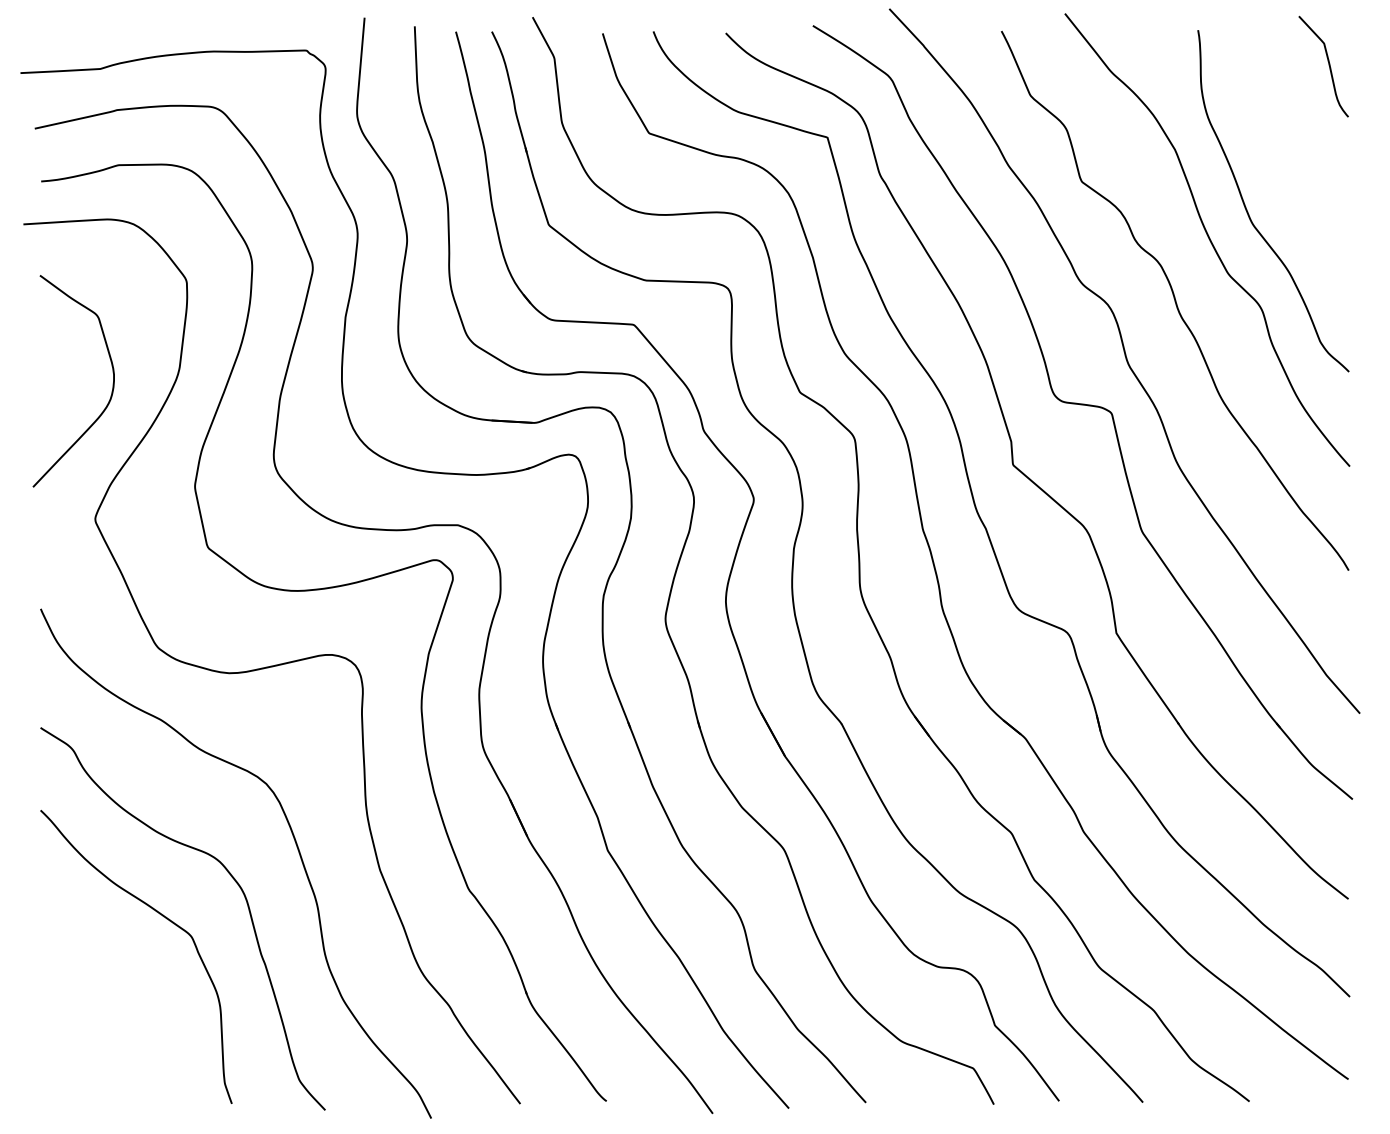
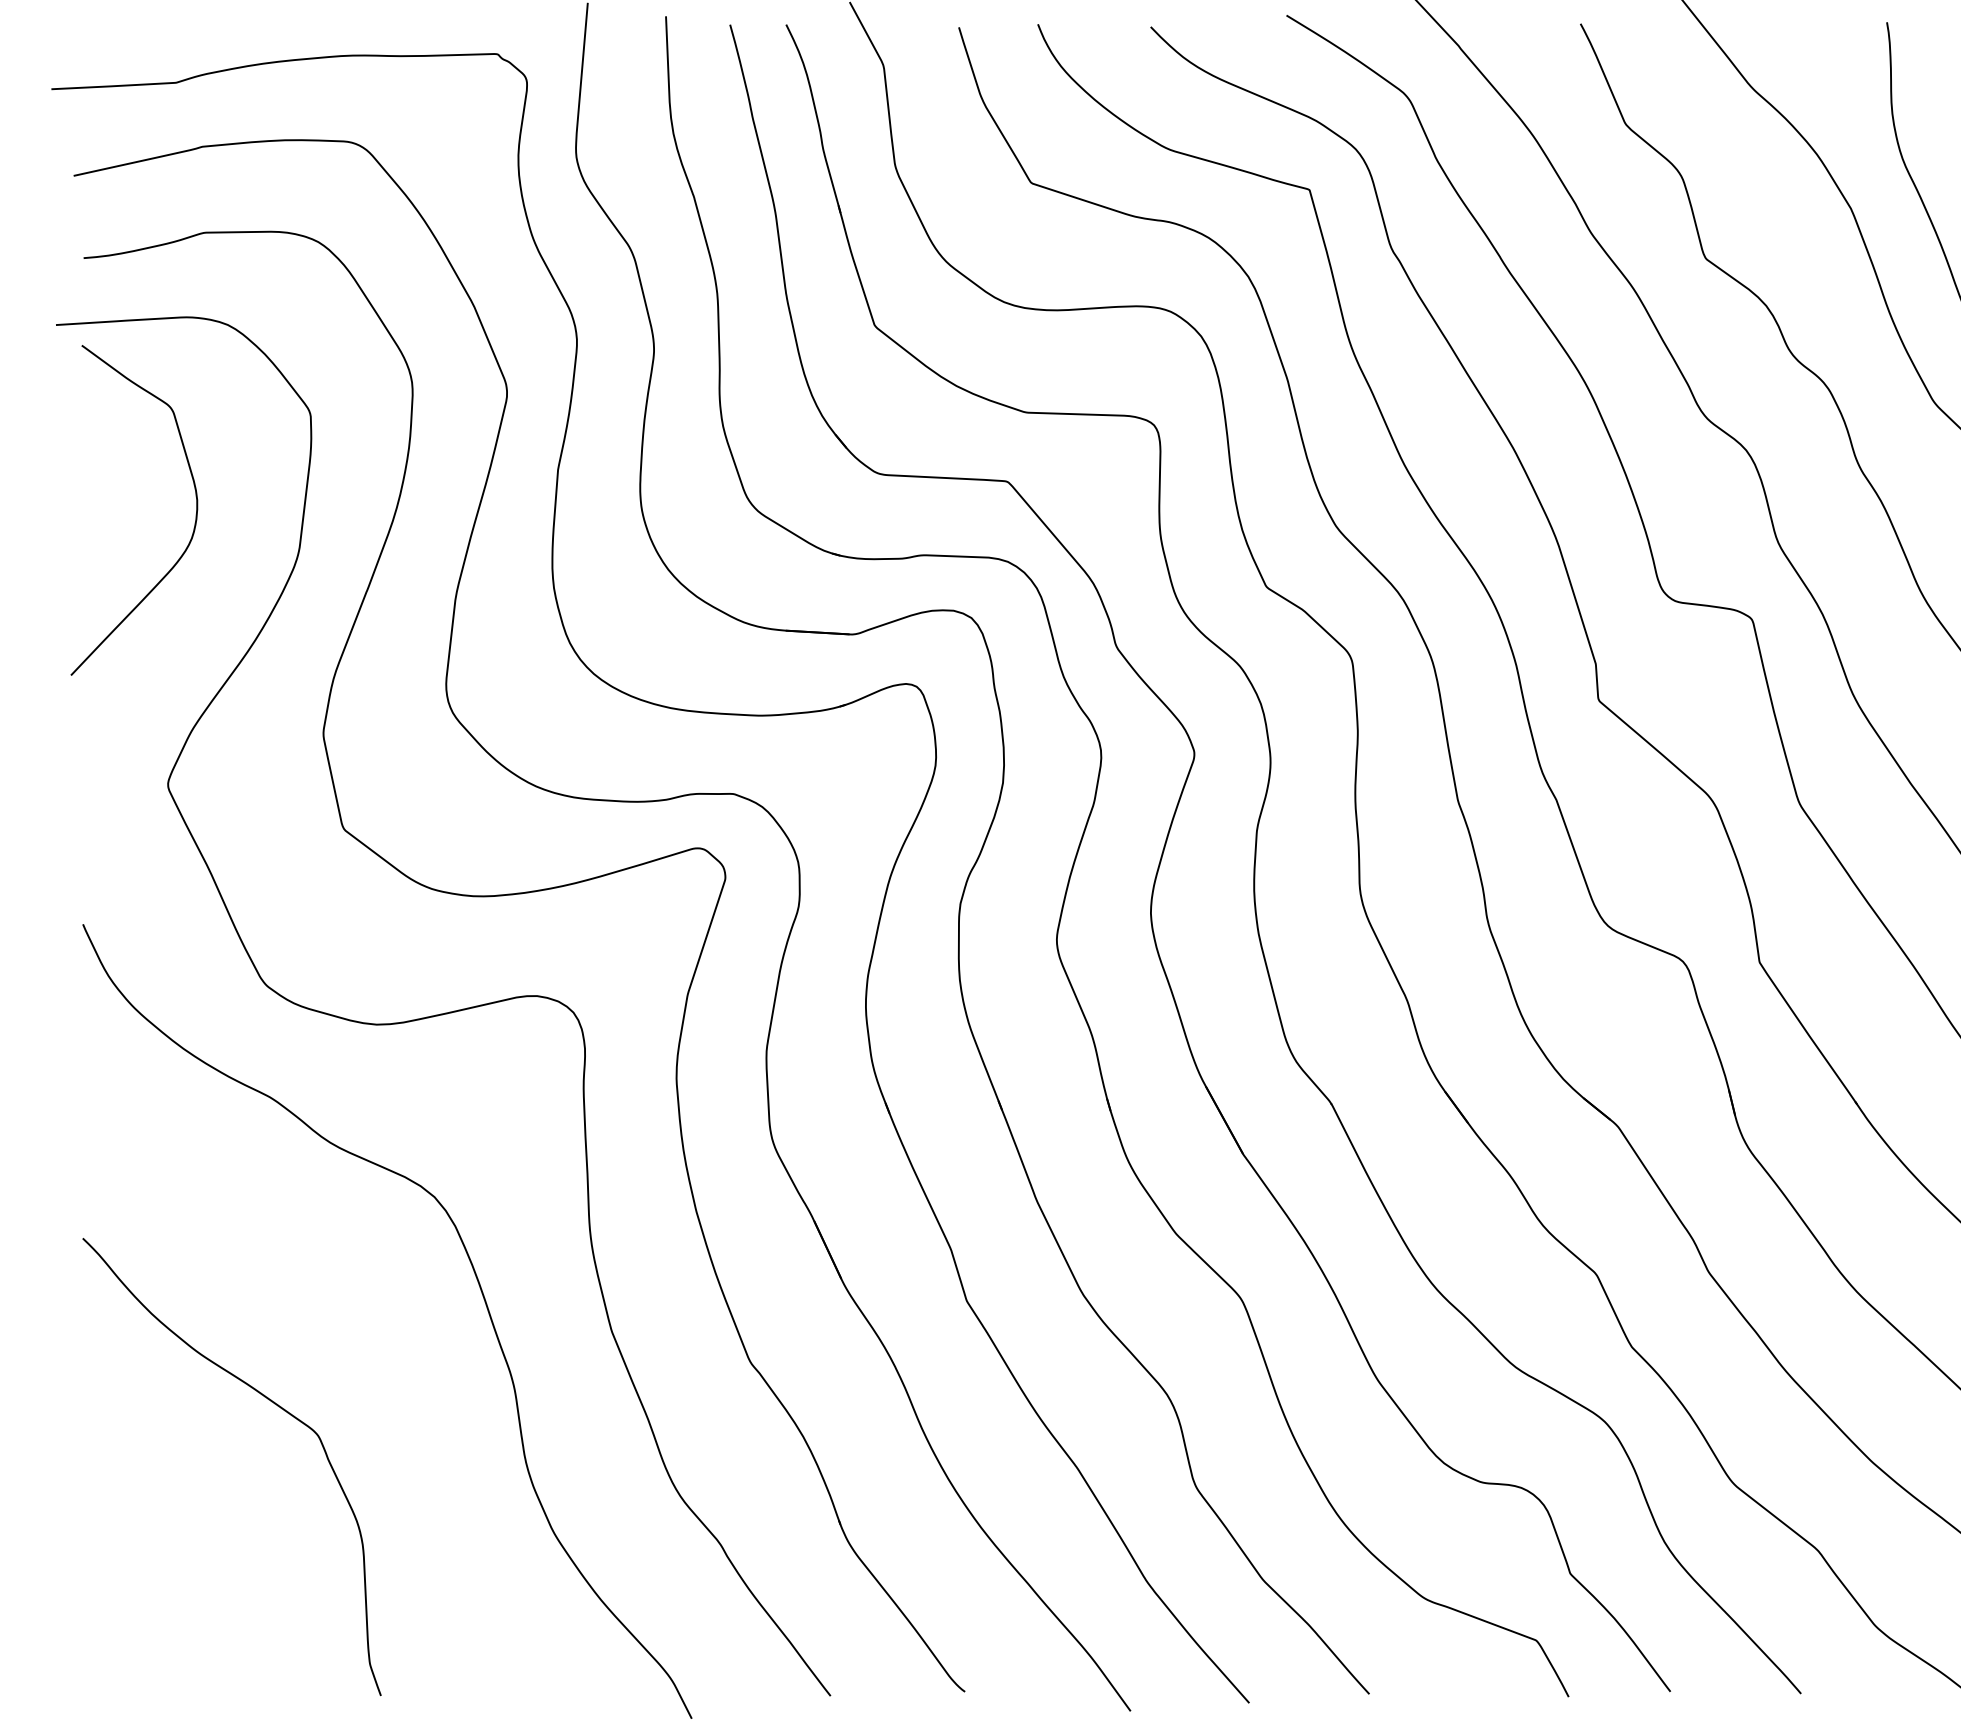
curve: (112, 383) -> (194, 513), moved
curve: (231, 877) -> (380, 1343), removed

